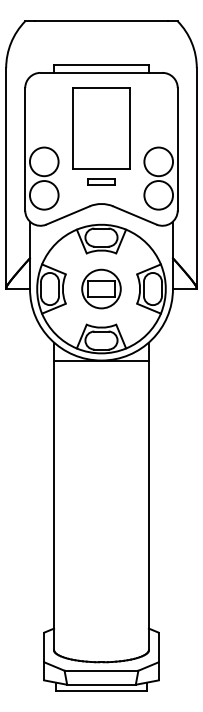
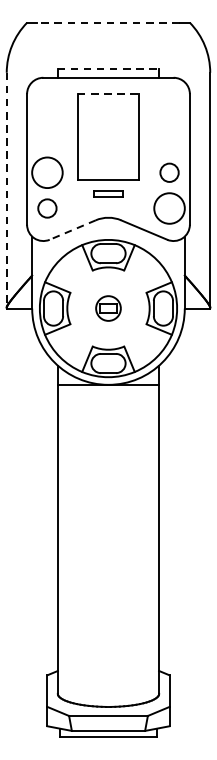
line: (101, 21) -> (108, 22), solid -> dashed
line: (101, 64) -> (108, 68), solid -> dashed
line: (101, 88) -> (108, 94), solid -> dashed
circle: (158, 161) -> (169, 172), size x0.6
line: (6, 178) -> (7, 190), solid -> dashed
circle: (43, 195) -> (46, 208), size x0.6
line: (67, 215) -> (72, 230), solid -> dashed
part: (101, 288) -> (108, 307), size x0.6

